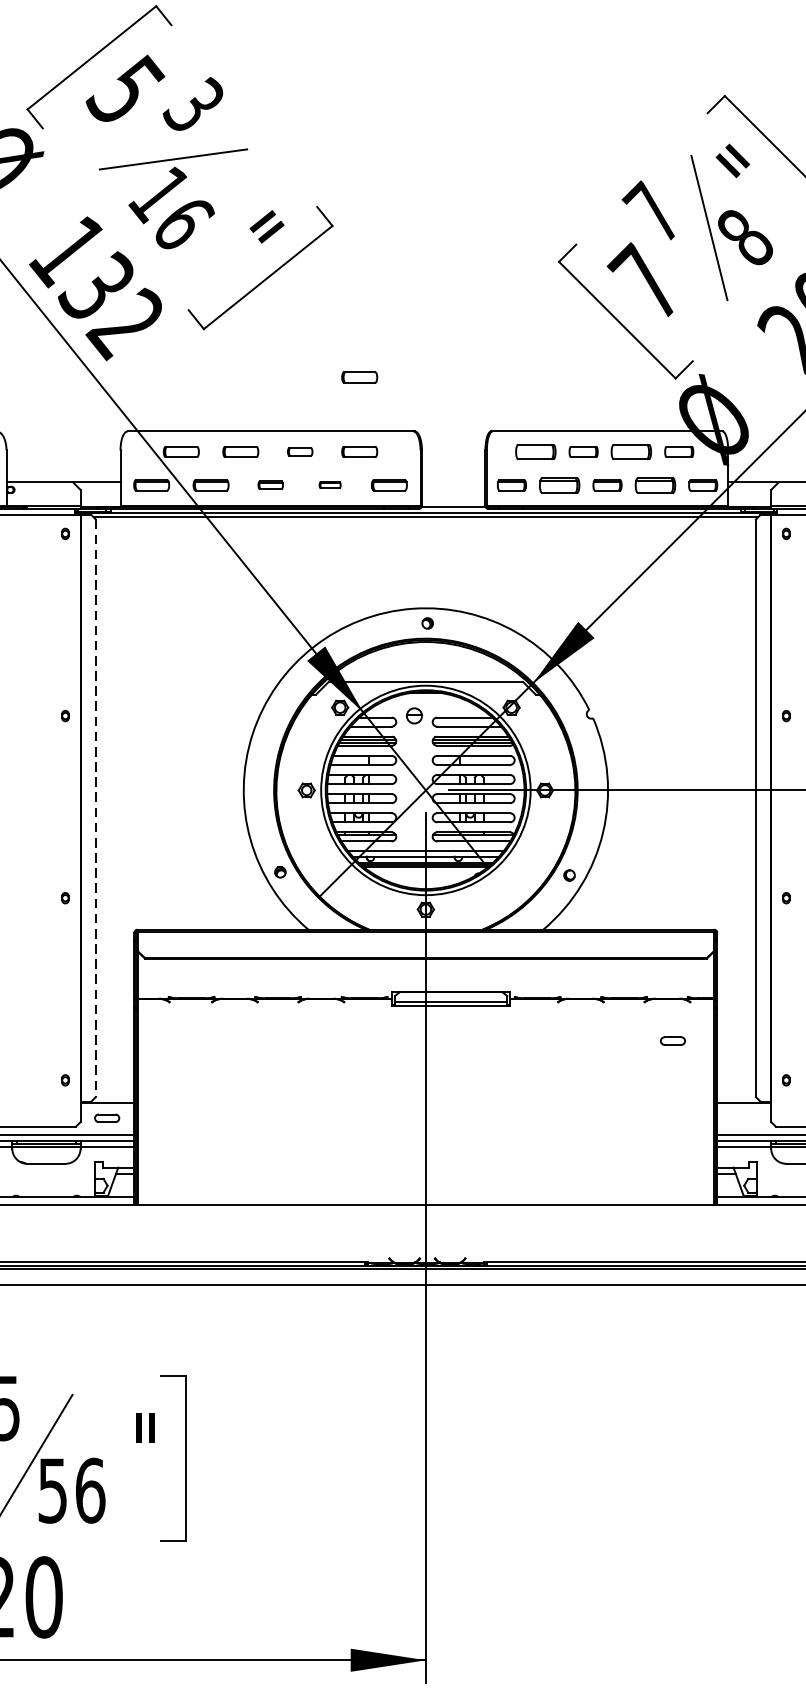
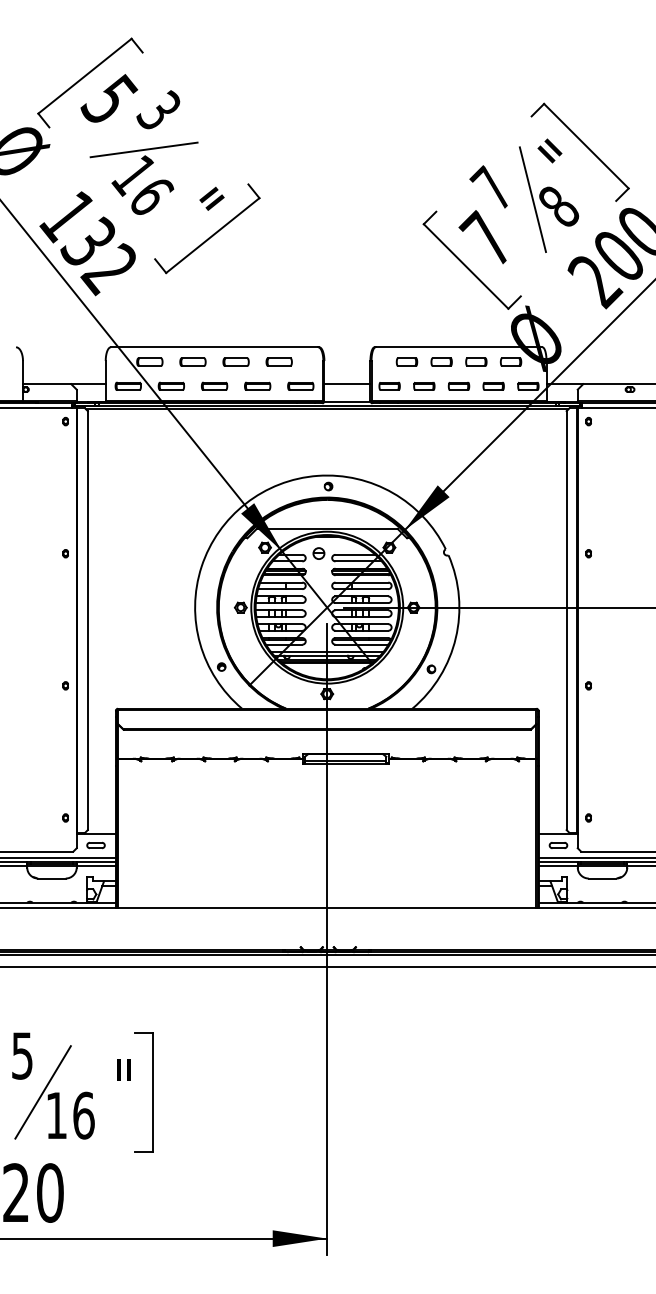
part: (358, 376) -> (278, 307), removed
part: (299, 451) -> (235, 361), size x1.43
part: (535, 451) -> (406, 361), size x0.71
part: (631, 451) -> (476, 361), size x0.71
line: (453, 482) -> (347, 384), added
part: (270, 484) -> (214, 385), size x1.43
part: (329, 484) -> (257, 385), size x1.67
part: (559, 484) -> (424, 385), size x0.71
part: (655, 484) -> (493, 385), size x0.71
line: (95, 809) -> (87, 621), dashed -> solid
part: (672, 1041) -> (558, 845), moved
text: (52, 1490) -> (56, 1115), 56 -> 16

